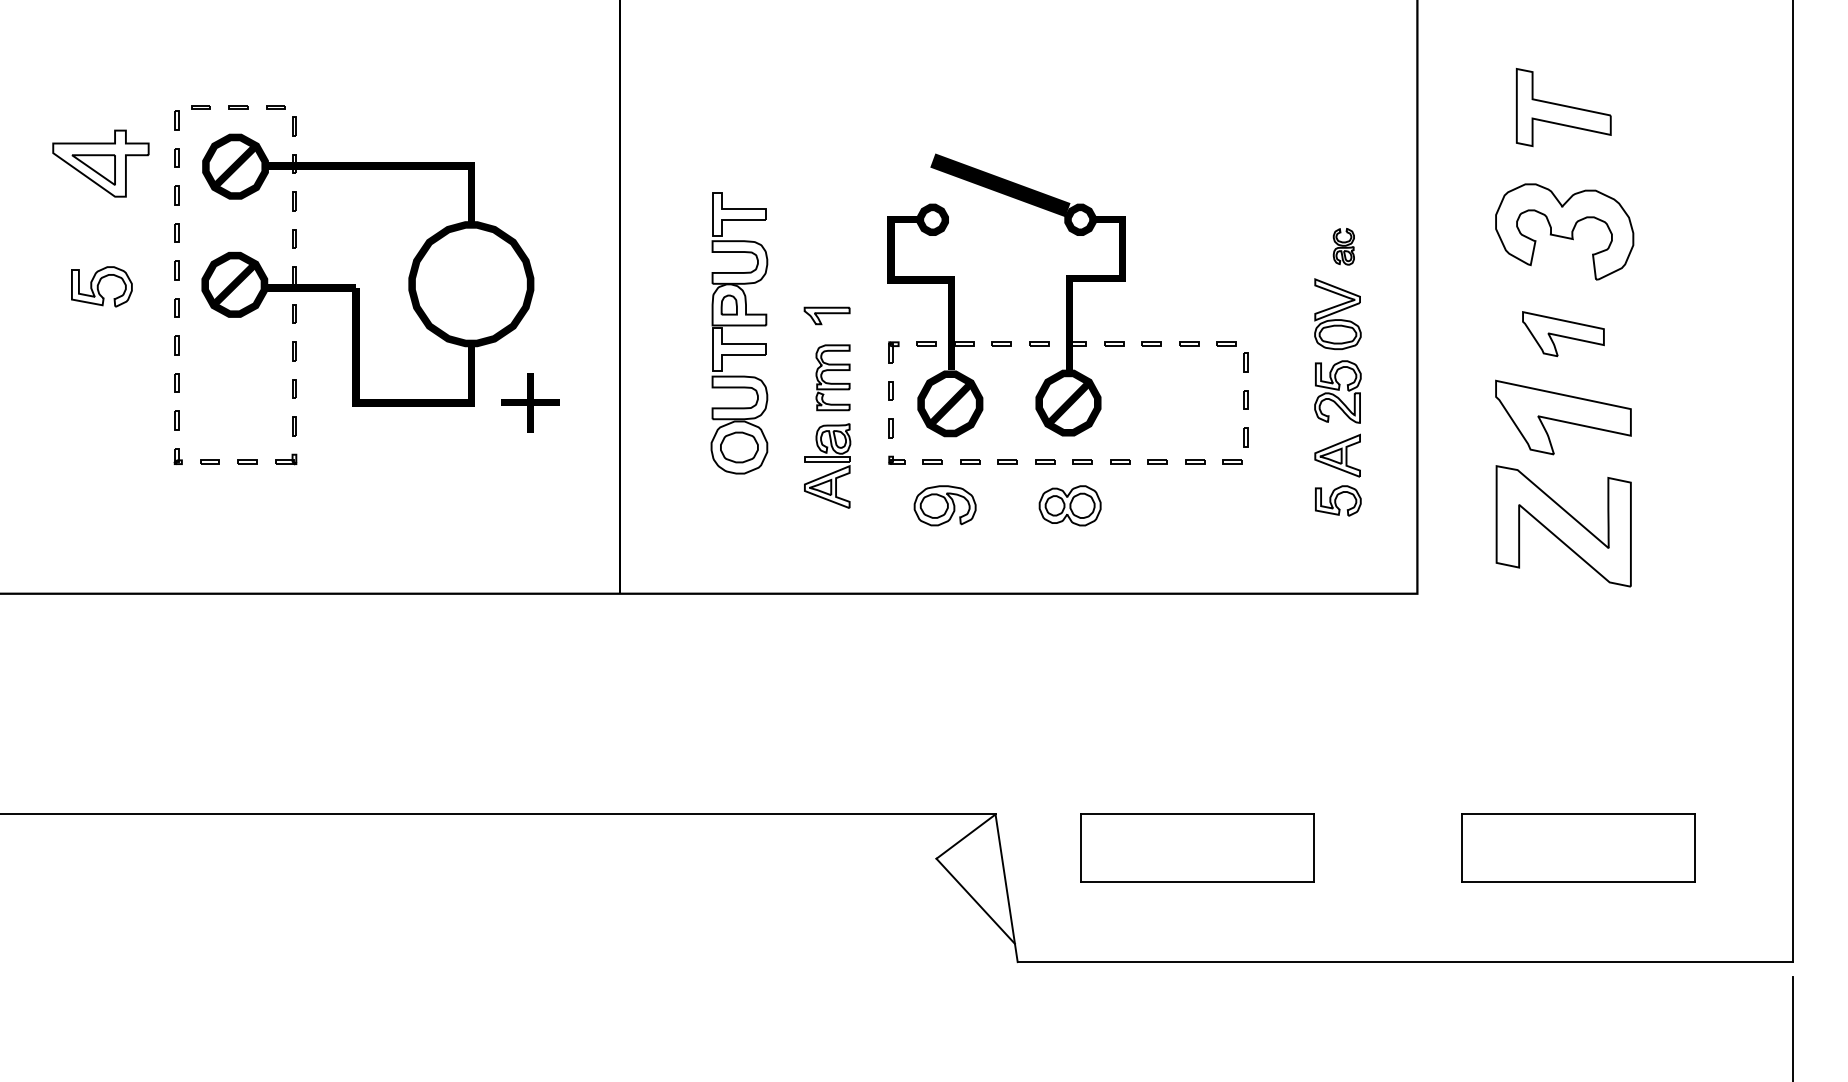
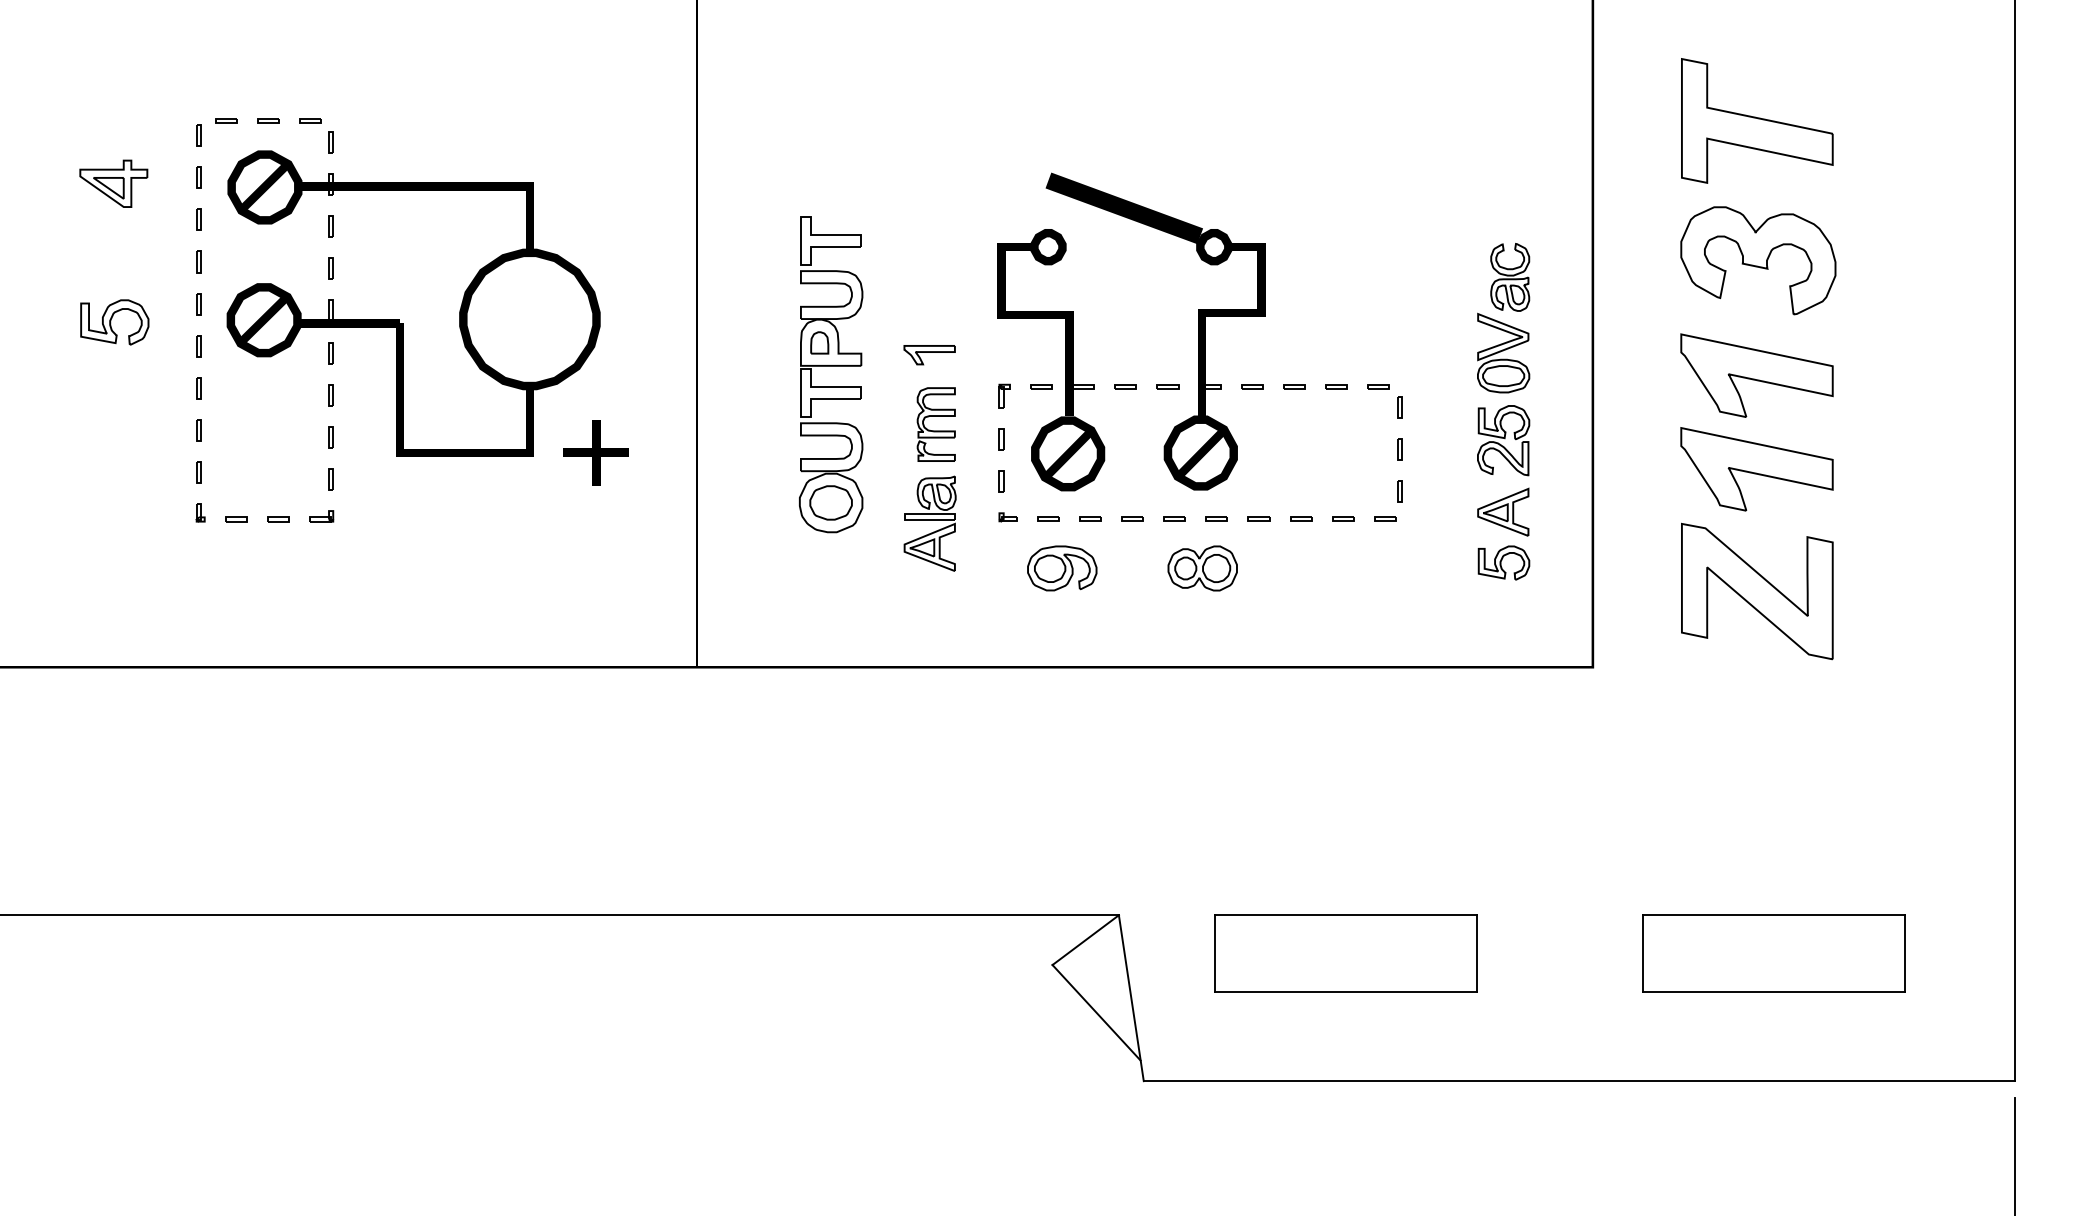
part: (1563, 107) -> (1757, 120), size x1.43
part: (100, 163) -> (113, 183), size x0.62
part: (1344, 246) -> (1510, 277), size x1.67
part: (1563, 334) -> (1756, 375), size x1.67

